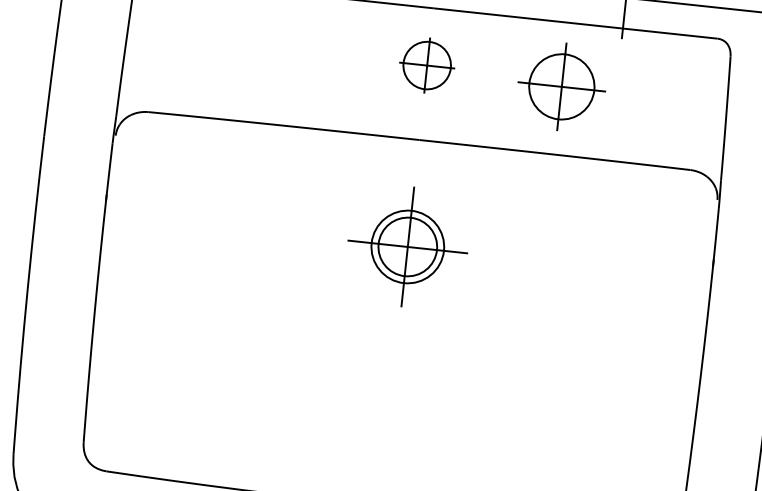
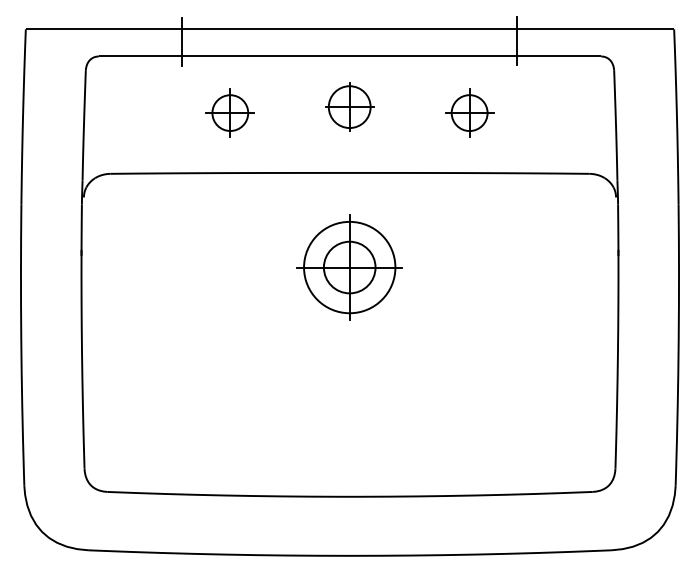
part: (290, 57) -> (229, 112), added
part: (561, 86) -> (469, 112), size x0.62
circle: (407, 246) -> (349, 267), size x1.43

